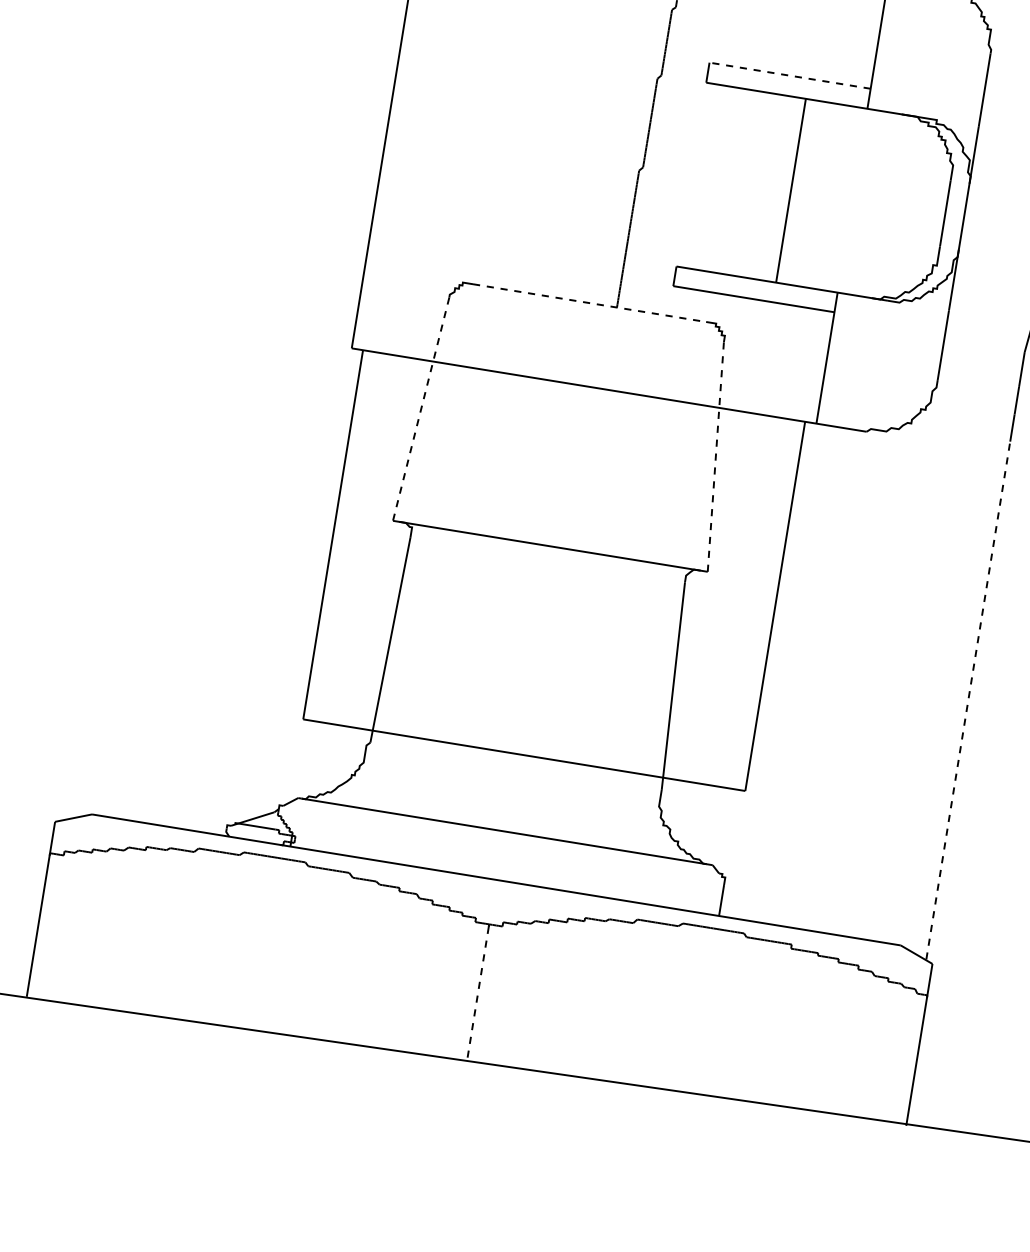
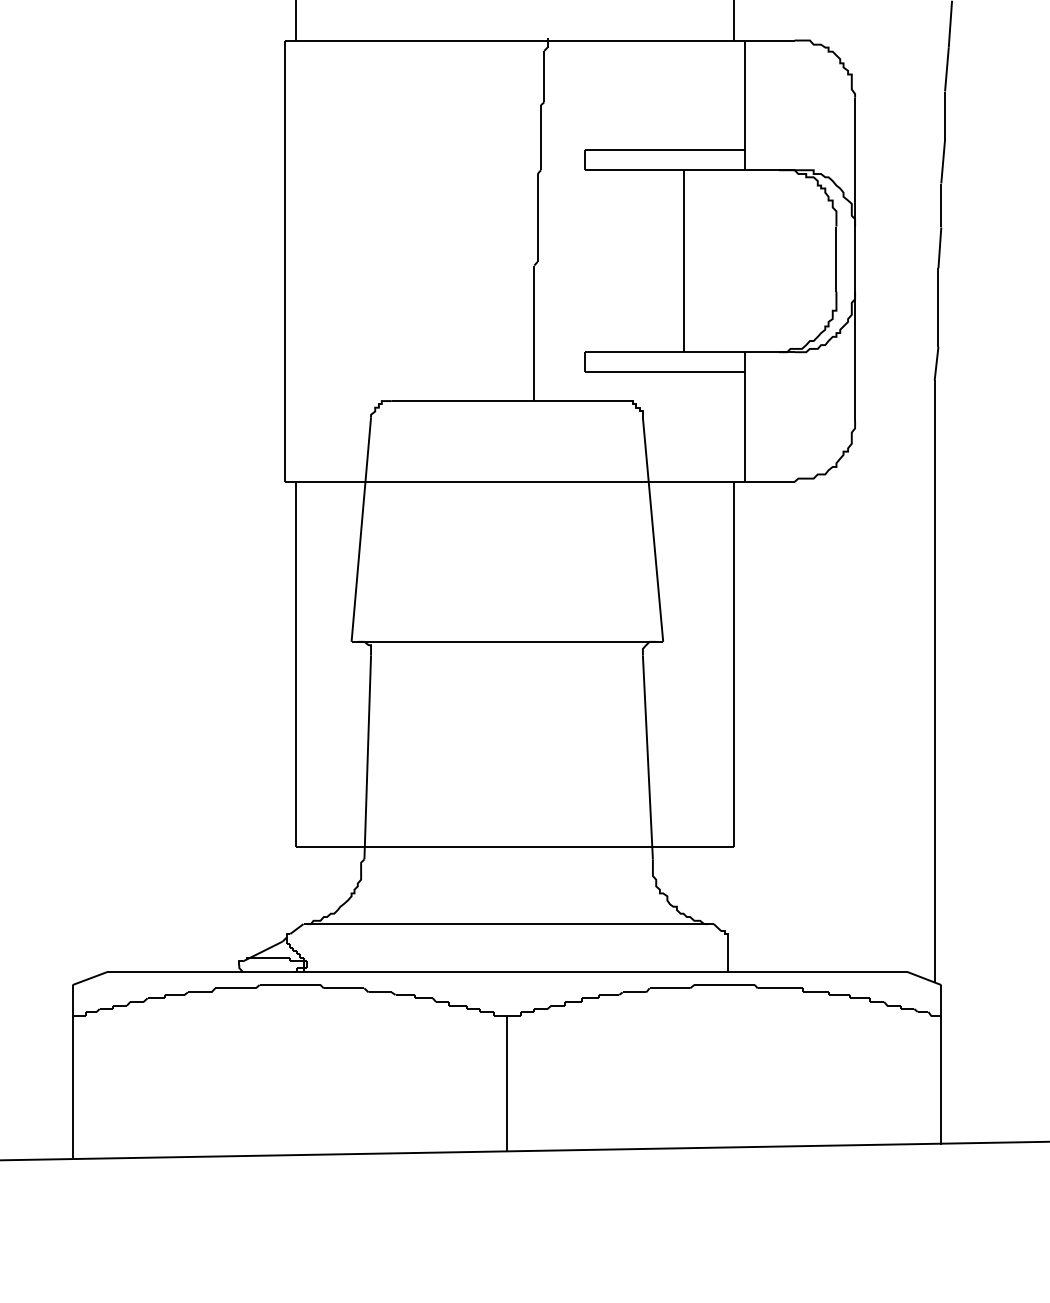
line: (790, 75) -> (665, 150), dashed -> solid
line: (589, 303) -> (507, 401), dashed -> solid
line: (421, 408) -> (361, 529), dashed -> solid
line: (716, 456) -> (653, 529), dashed -> solid
line: (968, 699) -> (934, 724), dashed -> solid
line: (477, 994) -> (507, 1085), dashed -> solid

